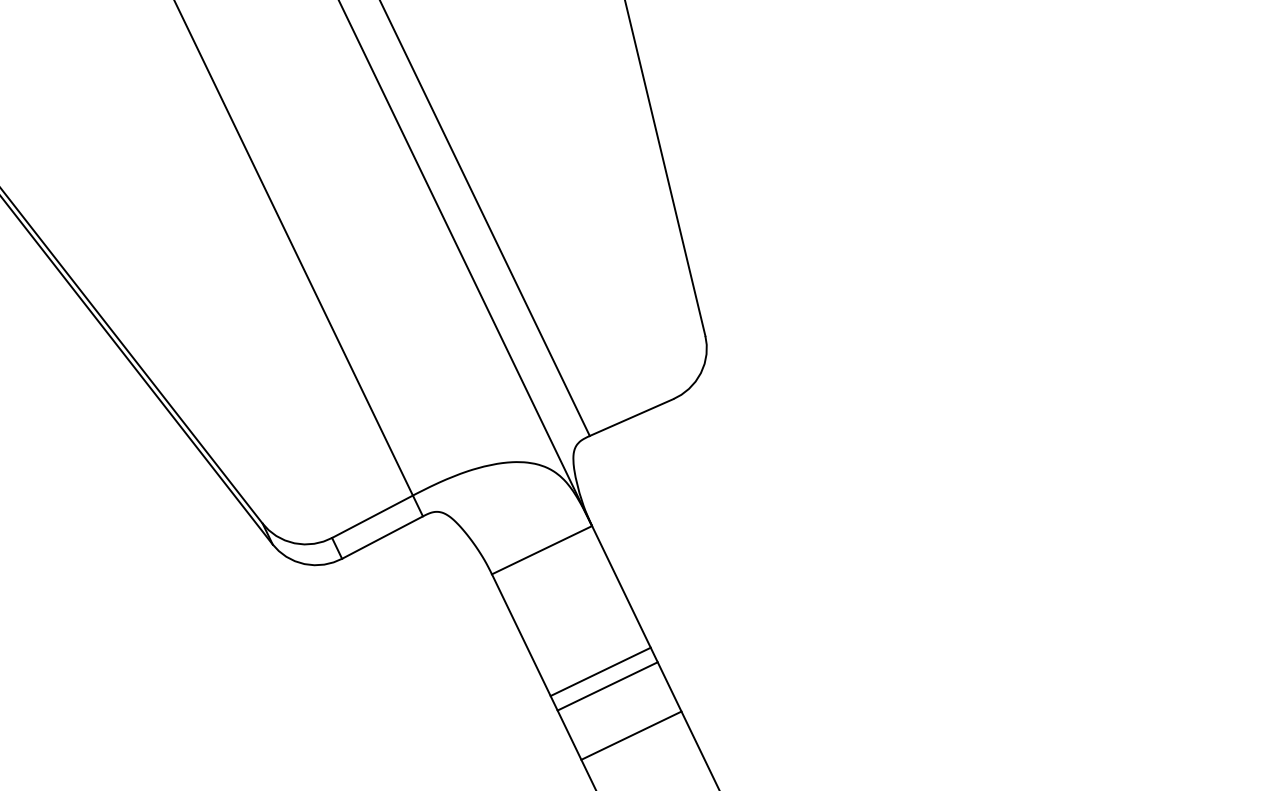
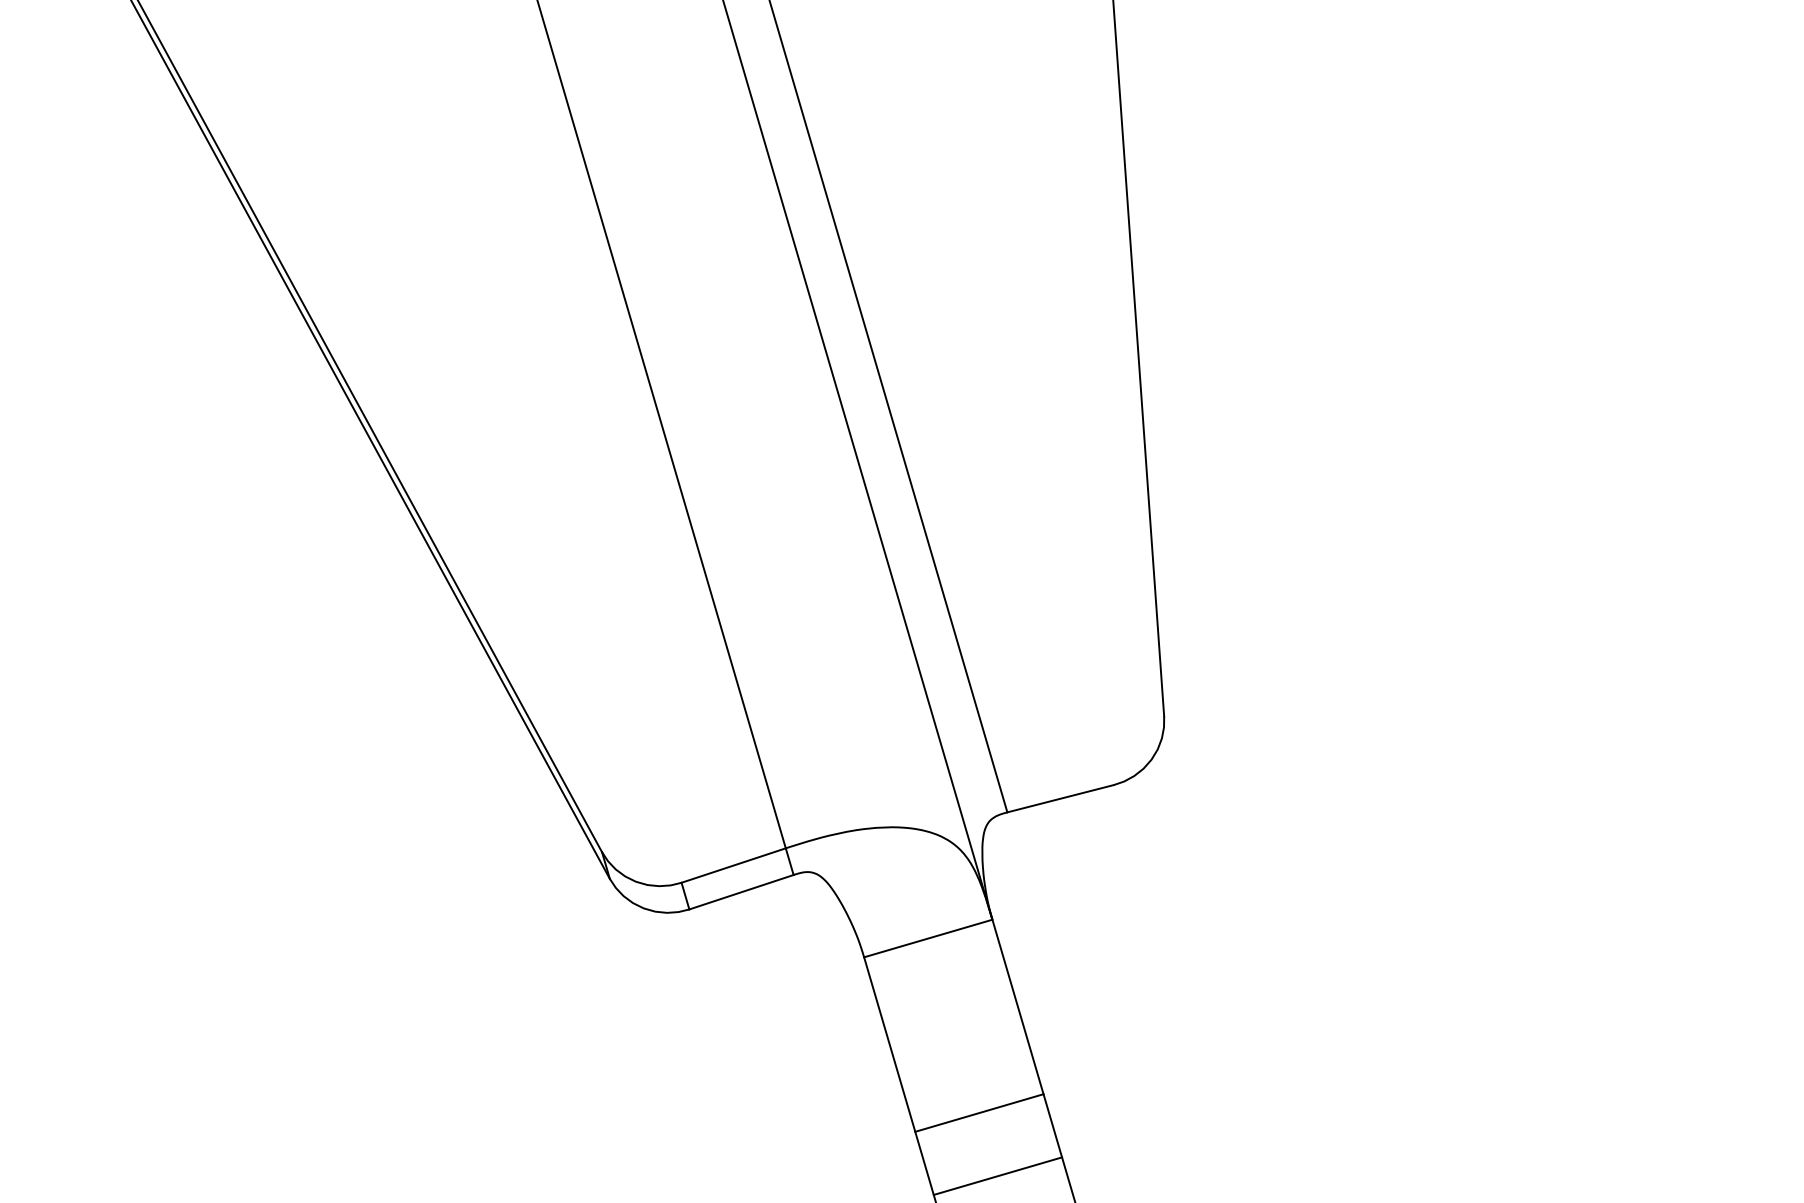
line: (600, 672) -> (973, 1094), removed

